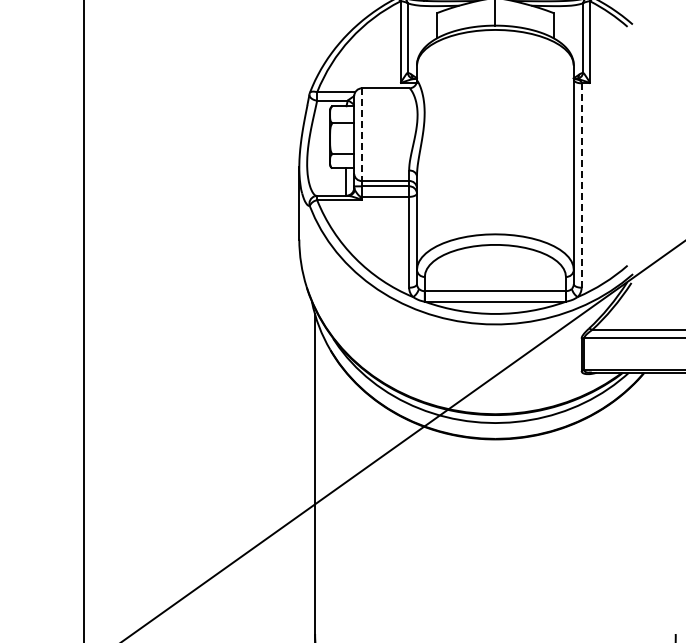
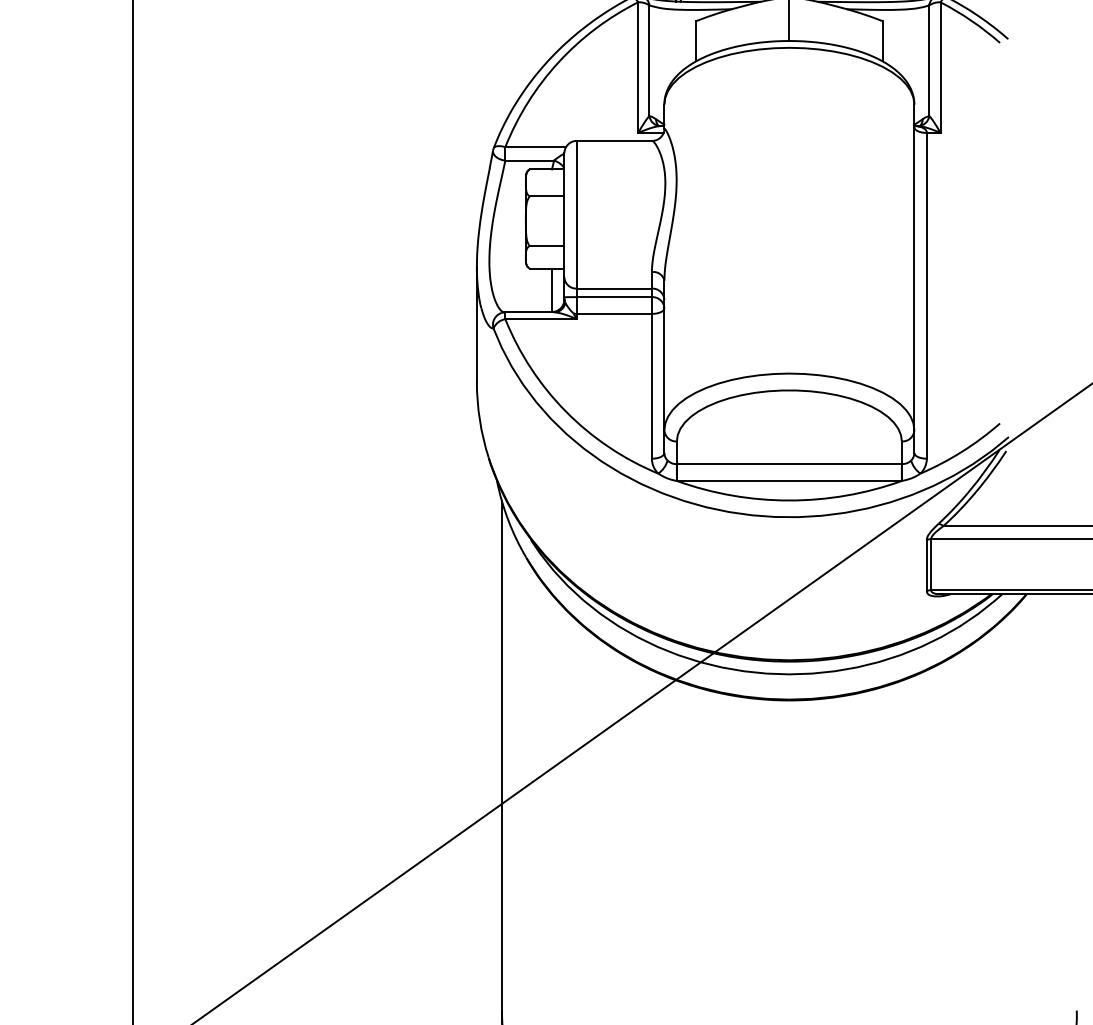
line: (362, 135) -> (577, 216), dashed -> solid
line: (581, 186) -> (926, 297), dashed -> solid

